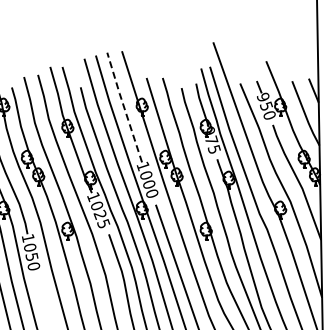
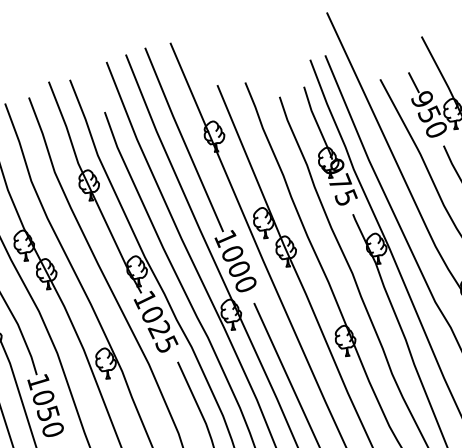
line: (123, 106) -> (181, 138), dashed -> solid

